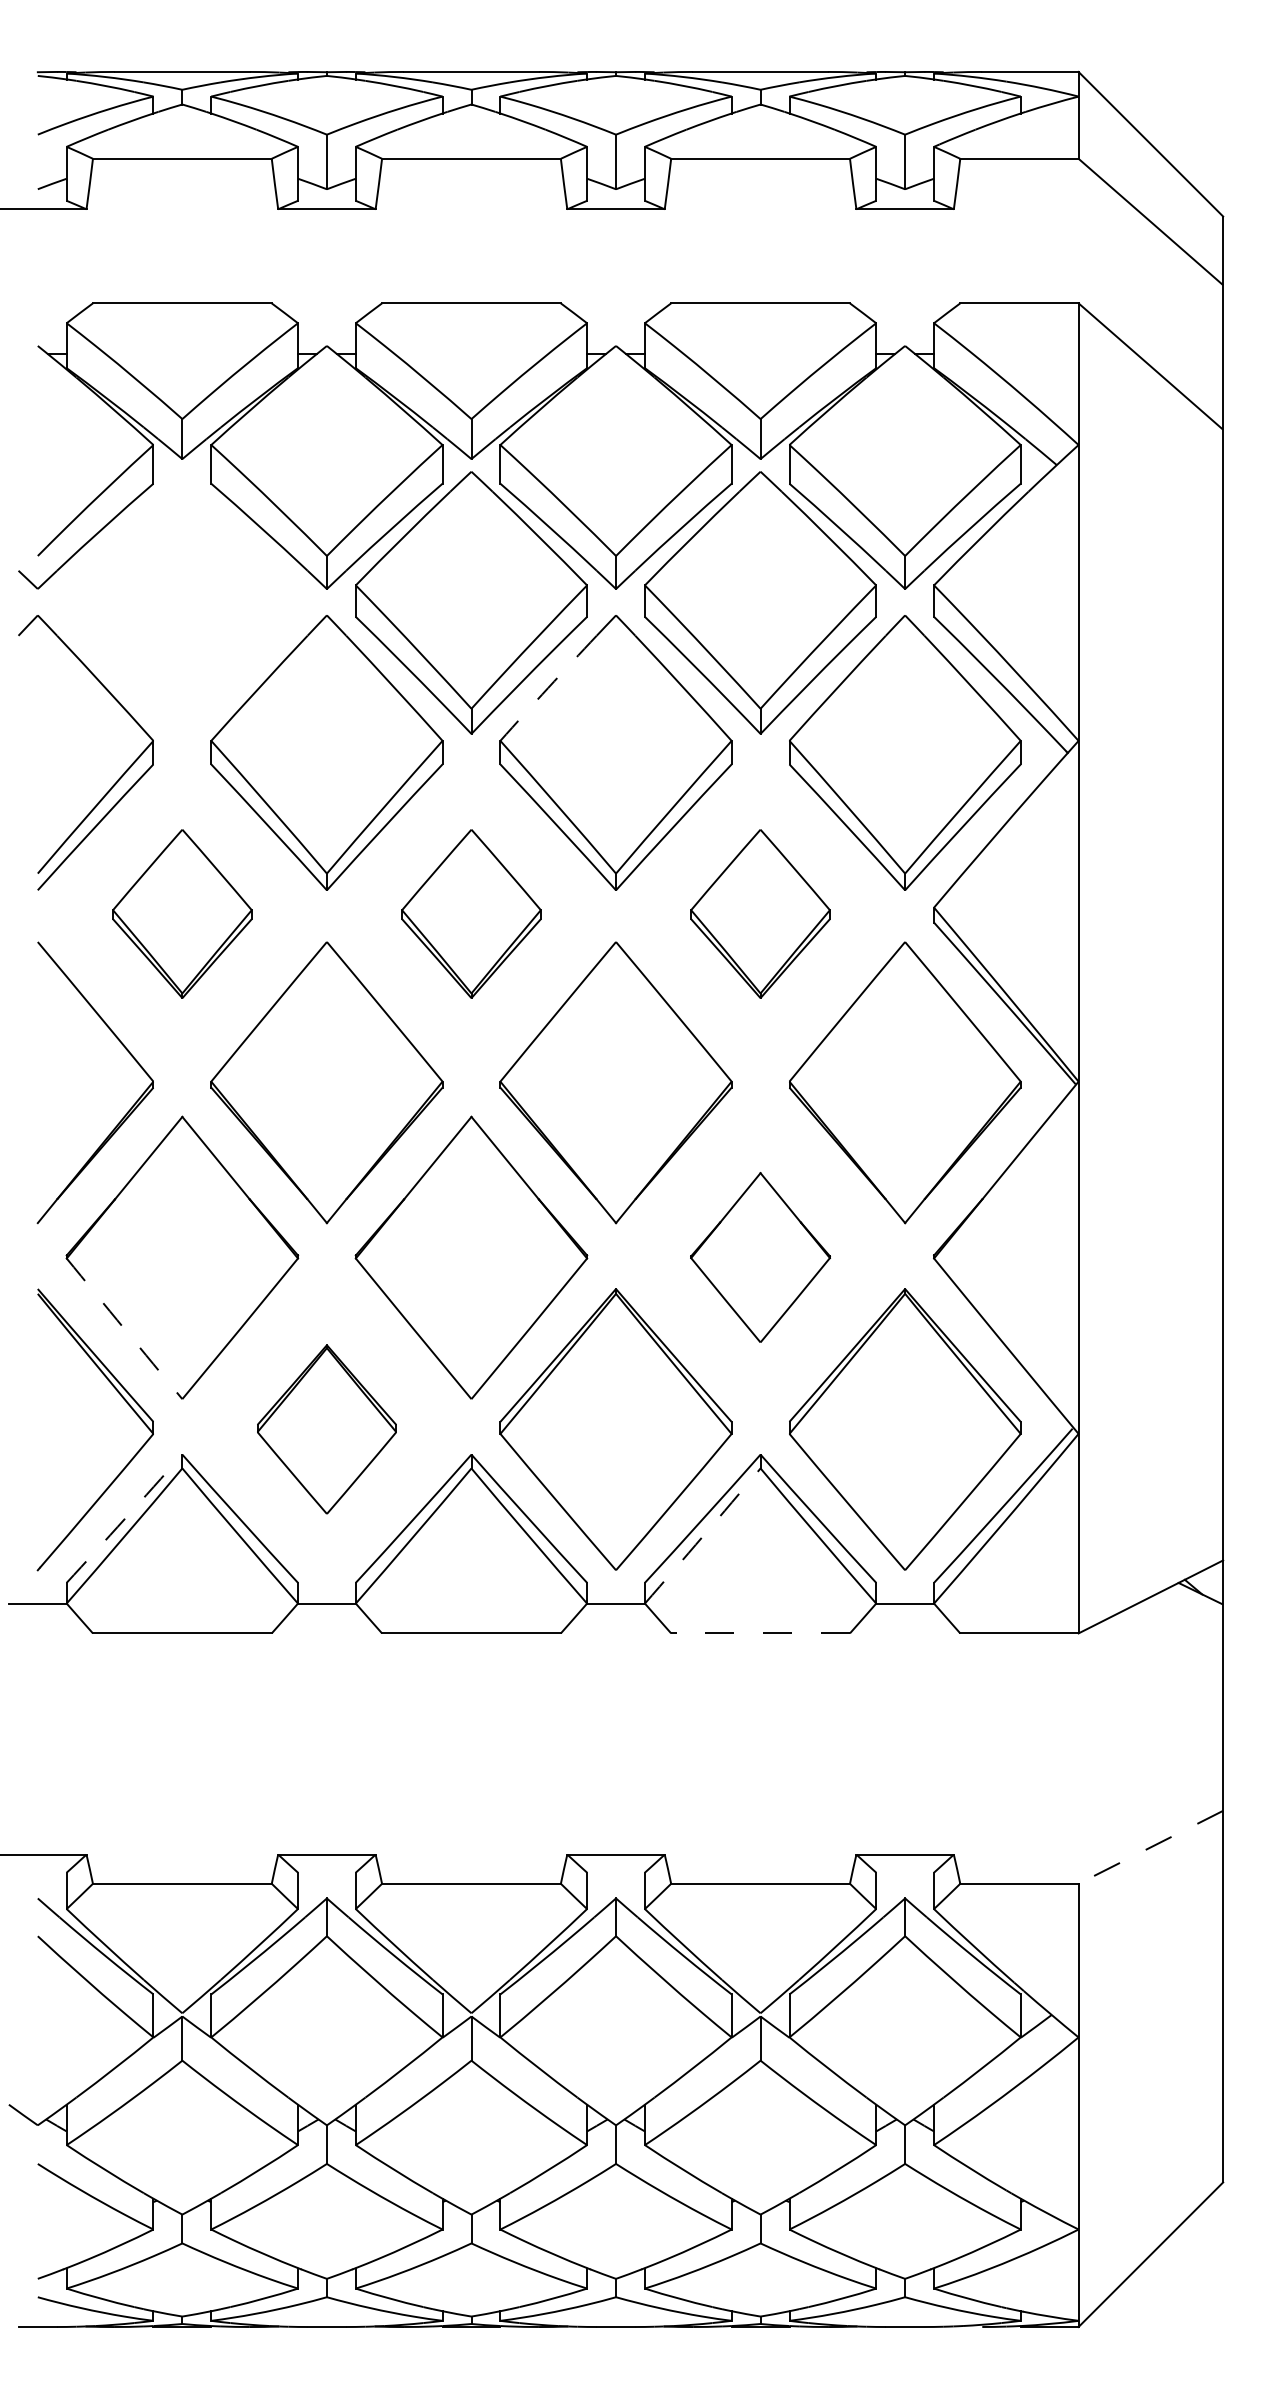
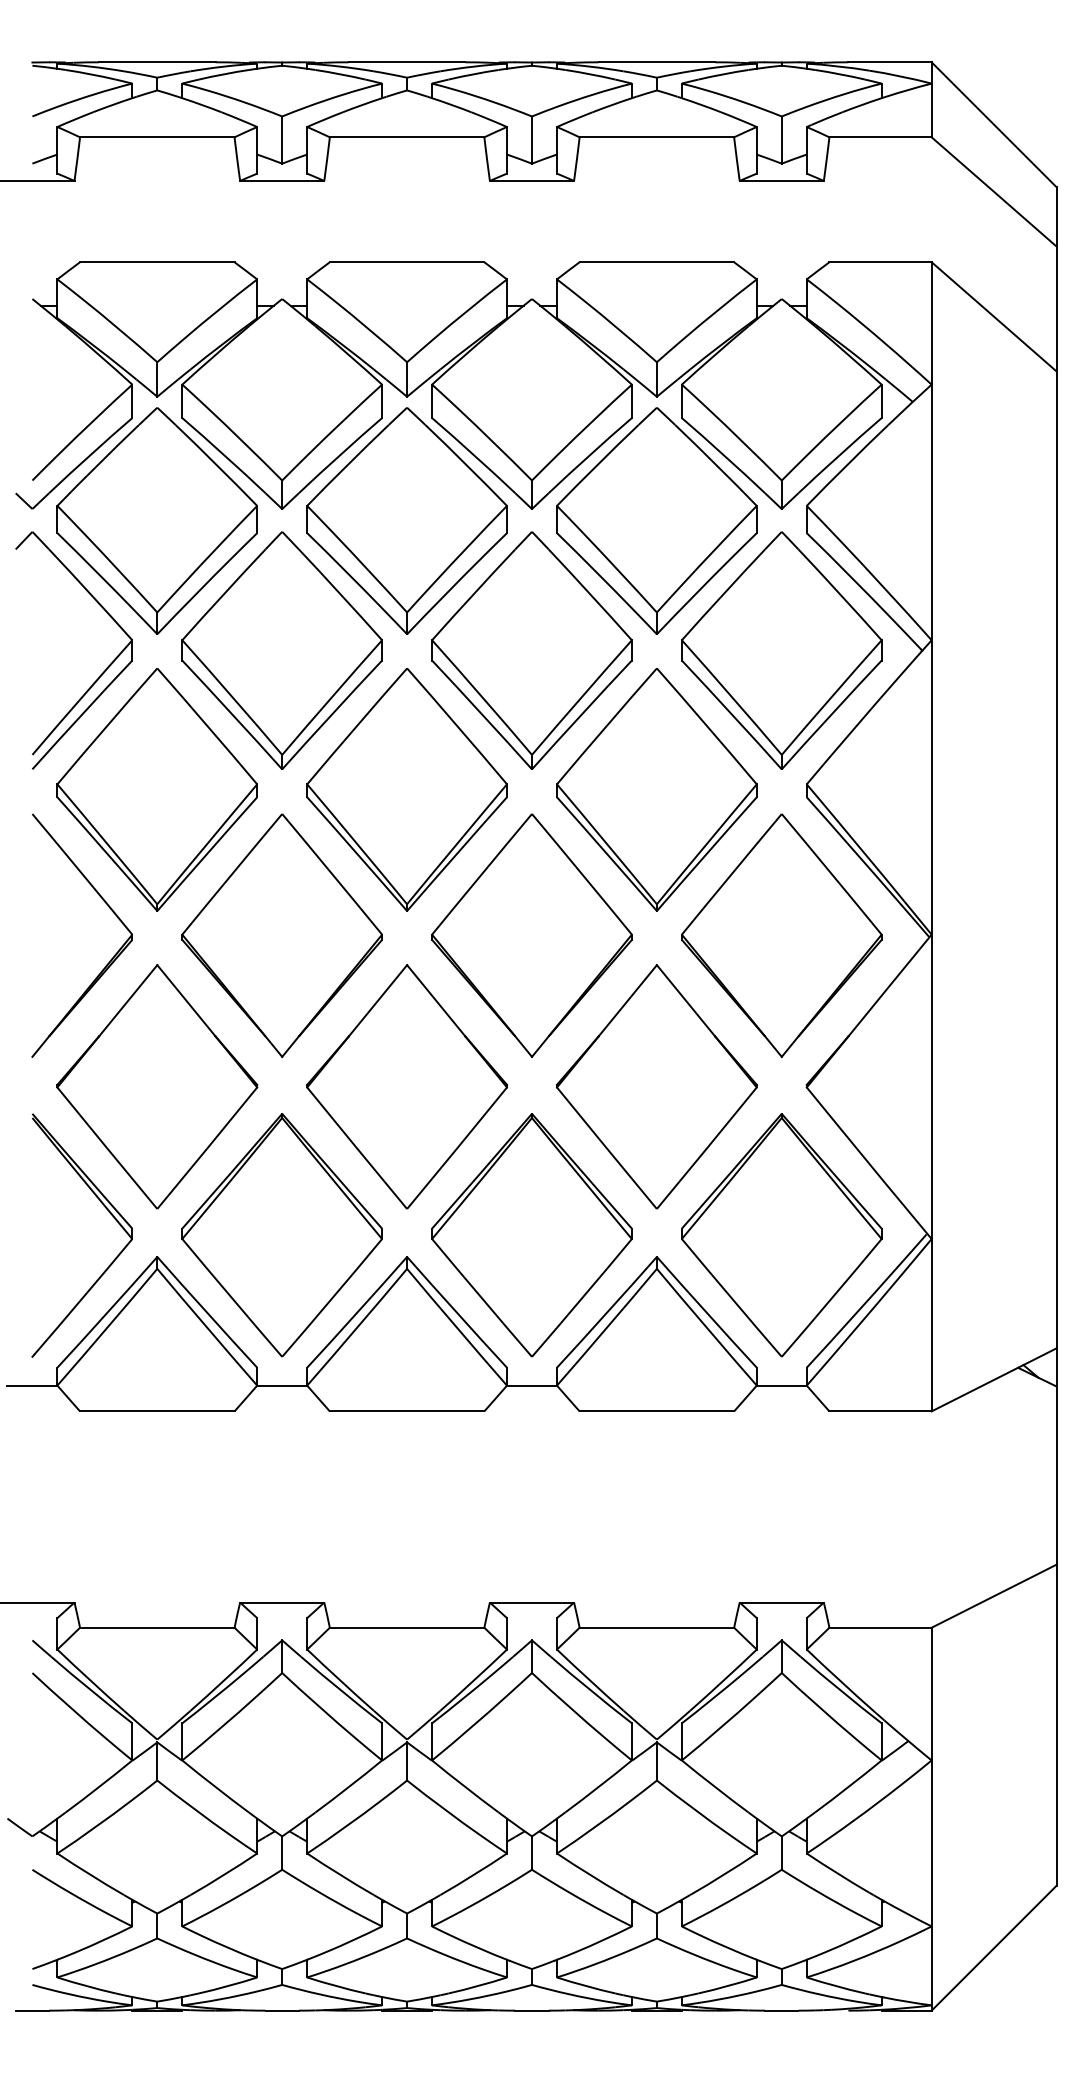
part: (182, 602) -> (157, 520), added
arc: (548, 688) -> (473, 594), dashed -> solid
part: (182, 913) -> (157, 789), size x1.67
part: (471, 913) -> (407, 789), size x1.67
part: (760, 913) -> (656, 789), size x1.67
part: (760, 1257) -> (656, 1086), size x1.67
arc: (124, 1328) -> (107, 1147), dashed -> solid
part: (326, 1429) -> (281, 1235), size x1.67
arc: (124, 1519) -> (107, 1312), dashed -> solid
arc: (703, 1536) -> (607, 1327), dashed -> solid
line: (760, 1633) -> (656, 1411), dashed -> solid
line: (1150, 1847) -> (993, 1596), dashed -> solid

